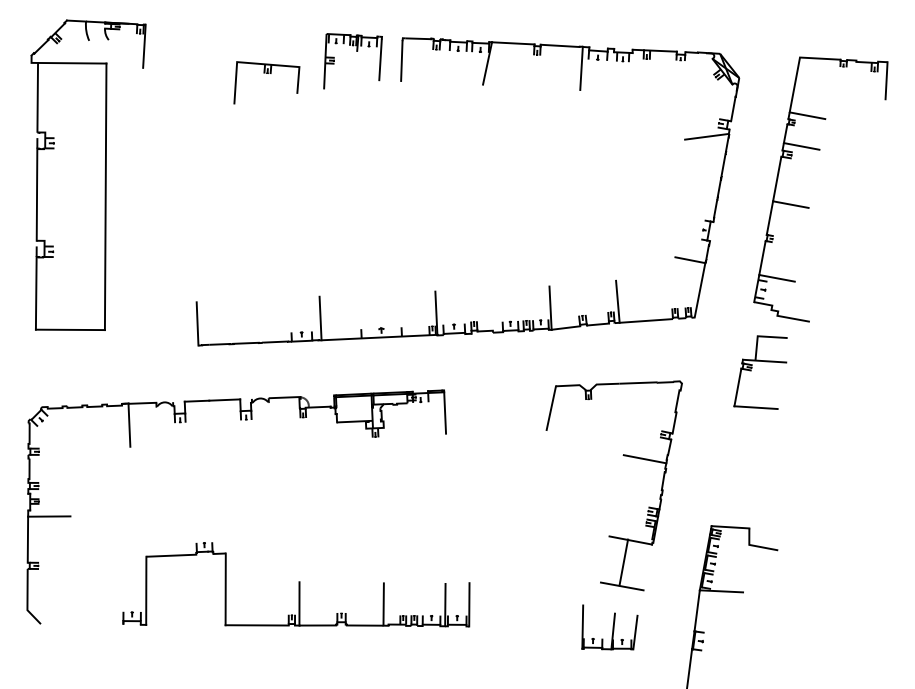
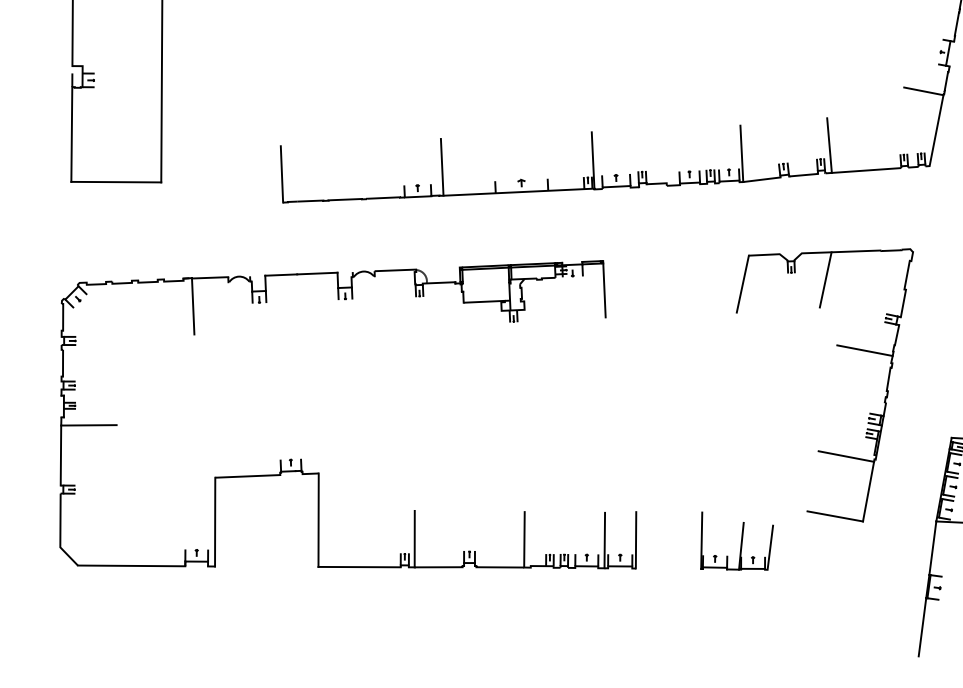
line: (614, 404) -> (825, 279), added
line: (623, 562) -> (868, 491), moved
line: (81, 624) -> (130, 565), added
part: (609, 627) -> (736, 541), moved

